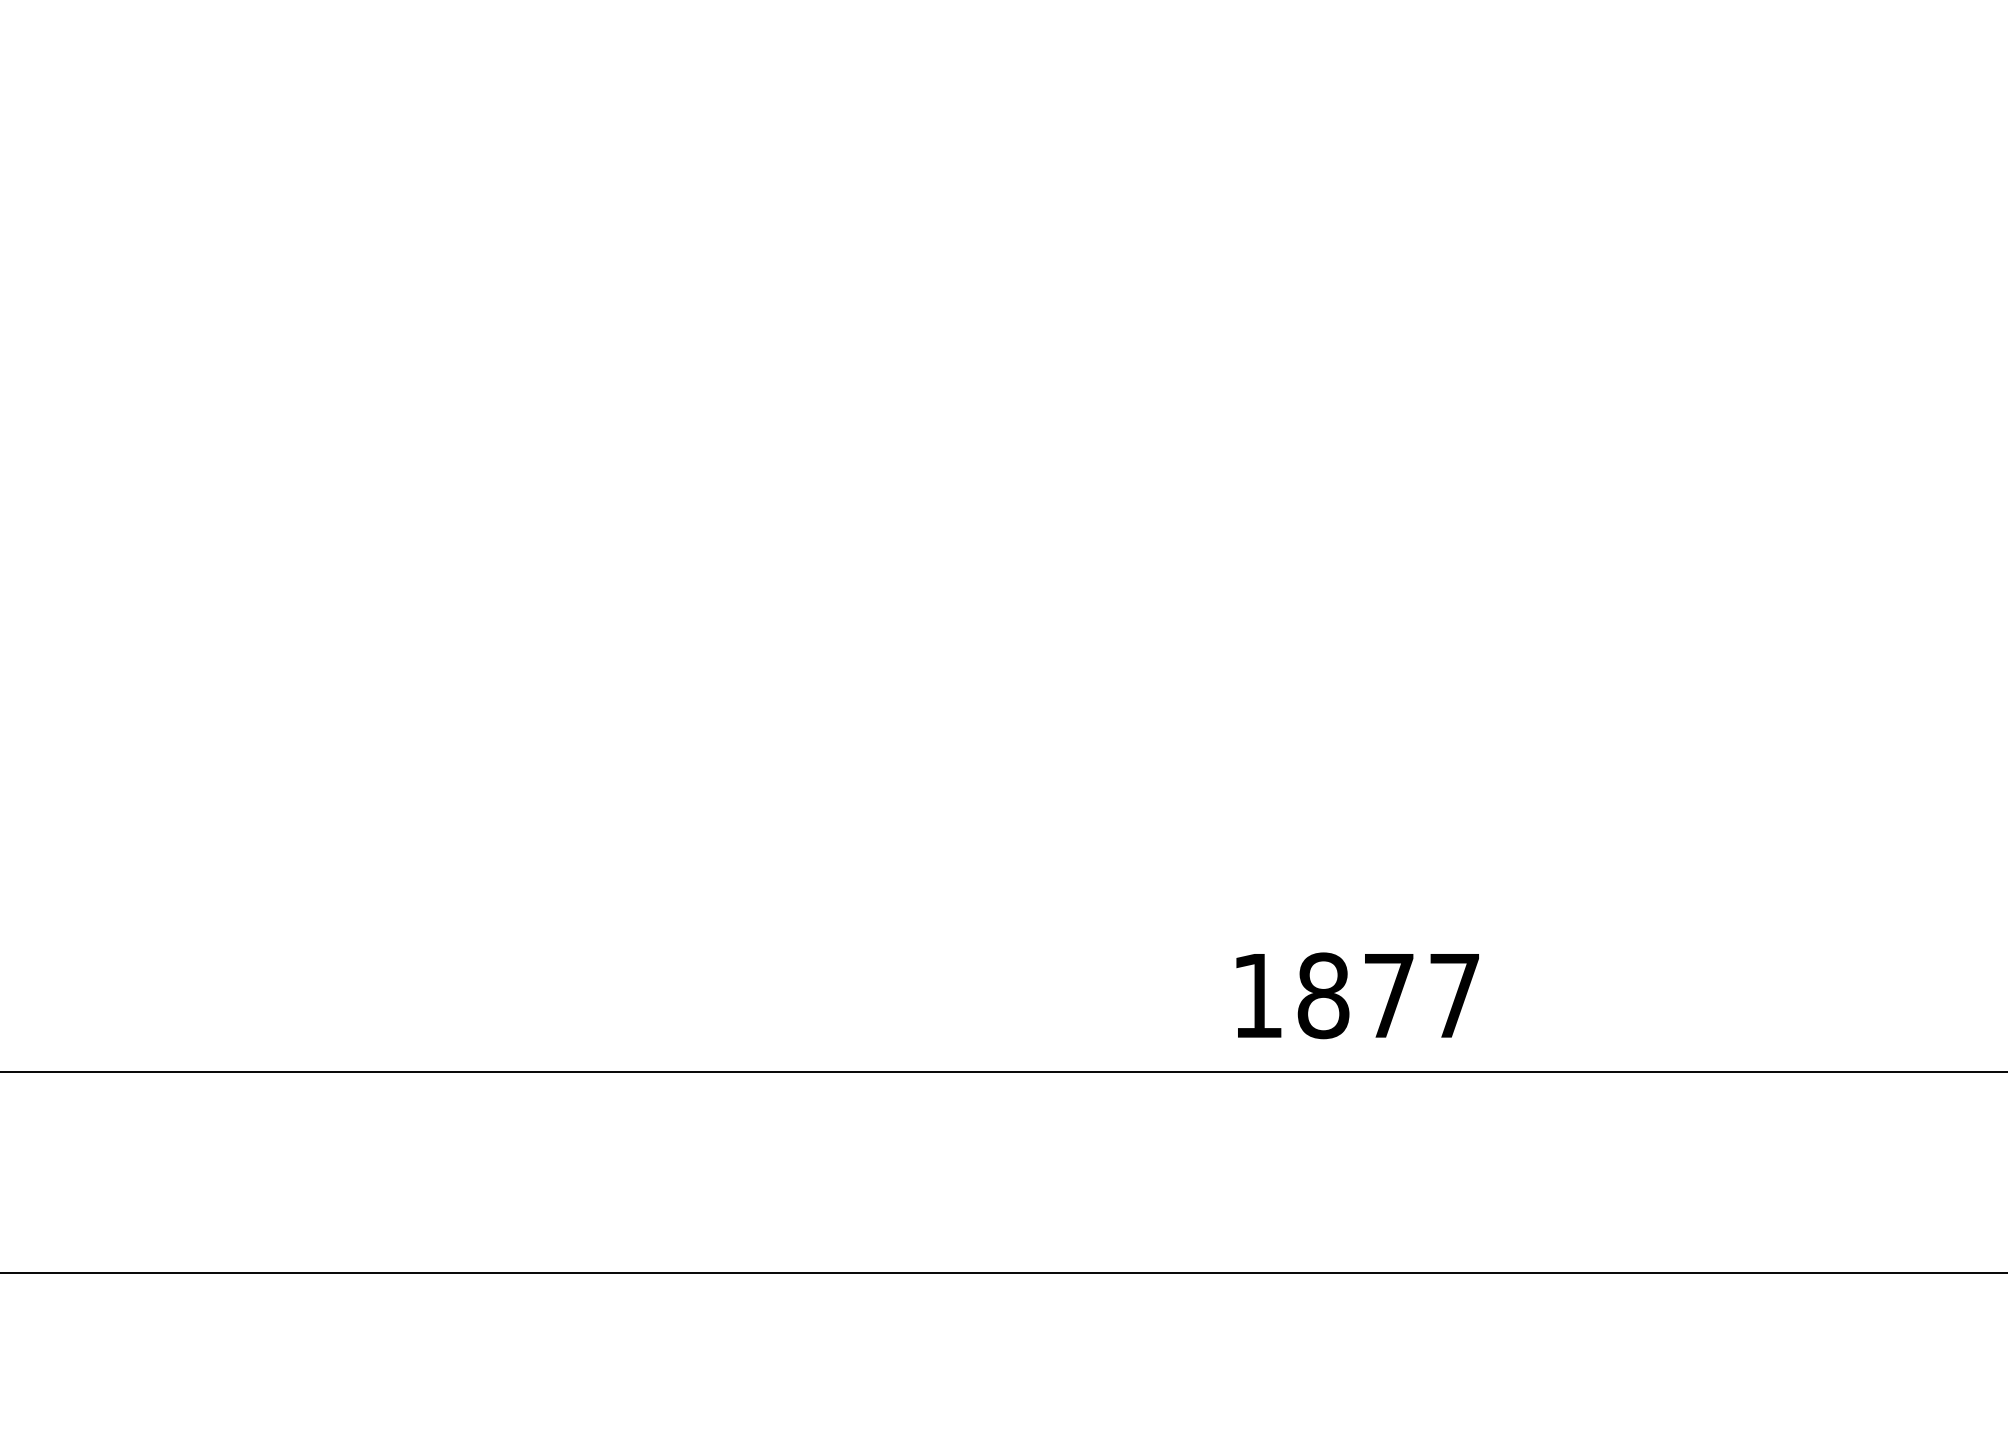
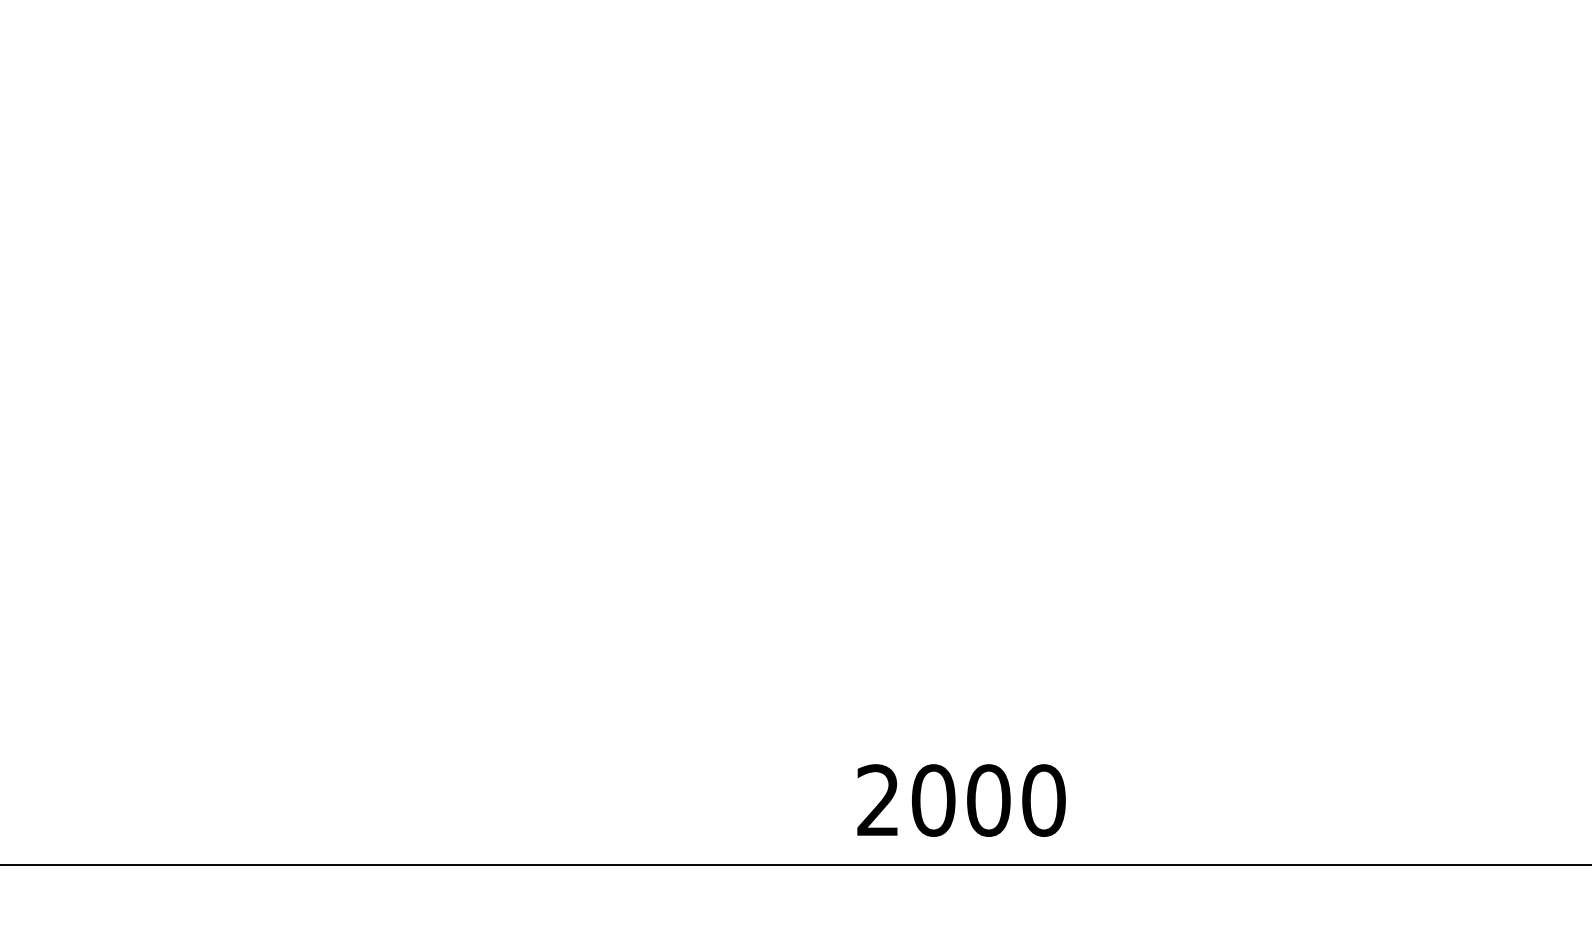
text: (1356, 995) -> (961, 800), 1877 -> 2000

